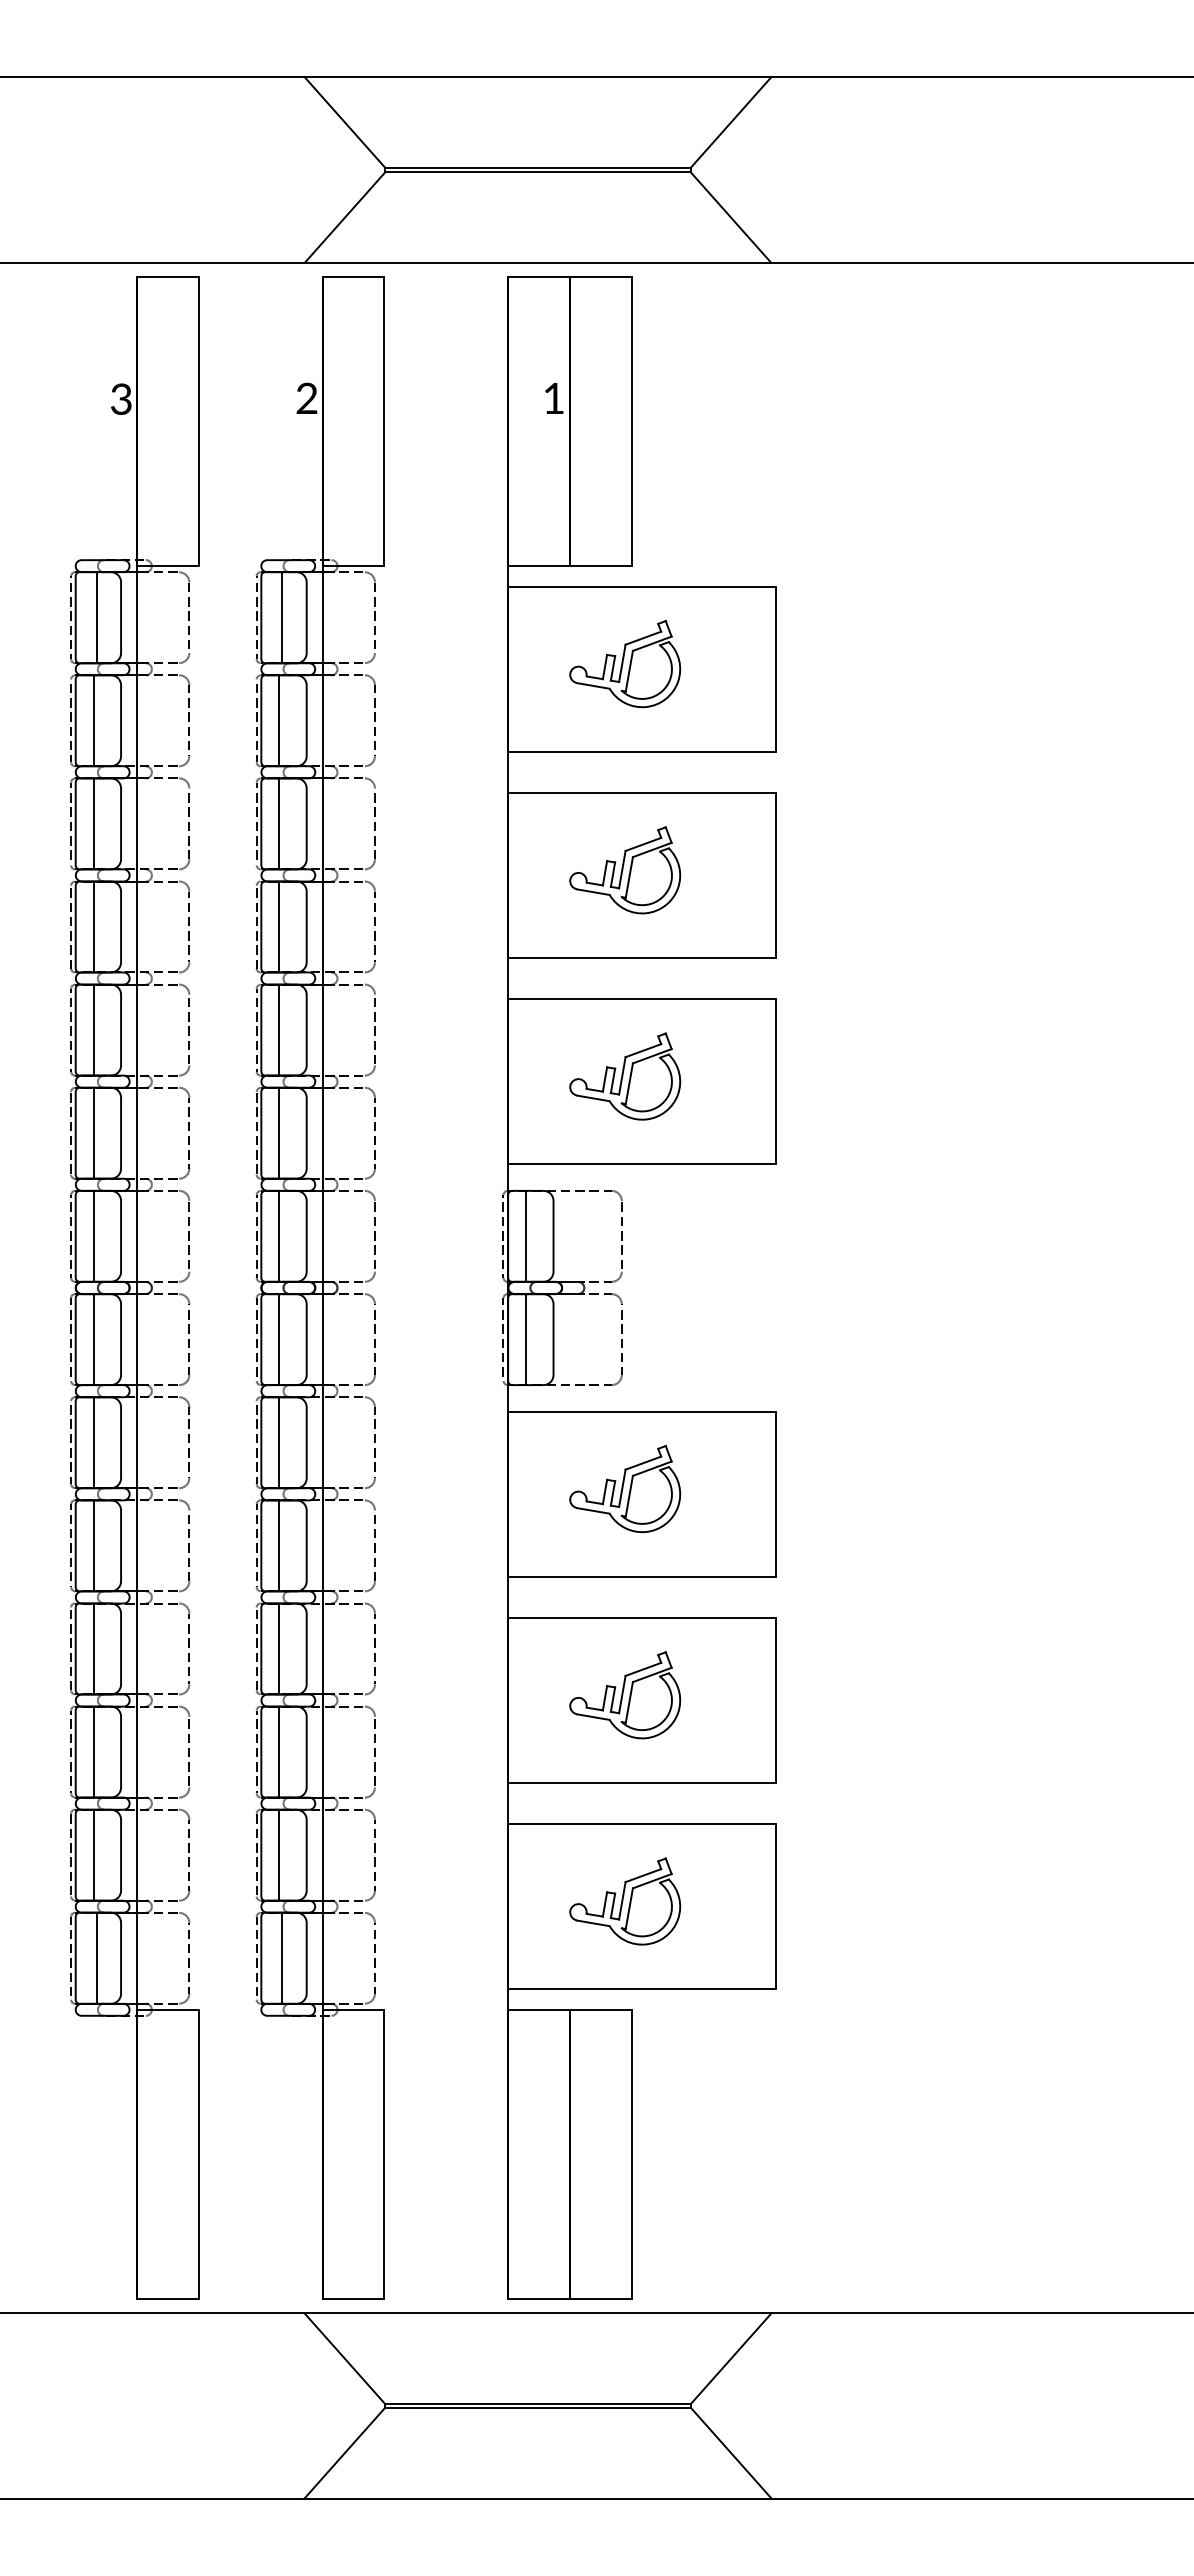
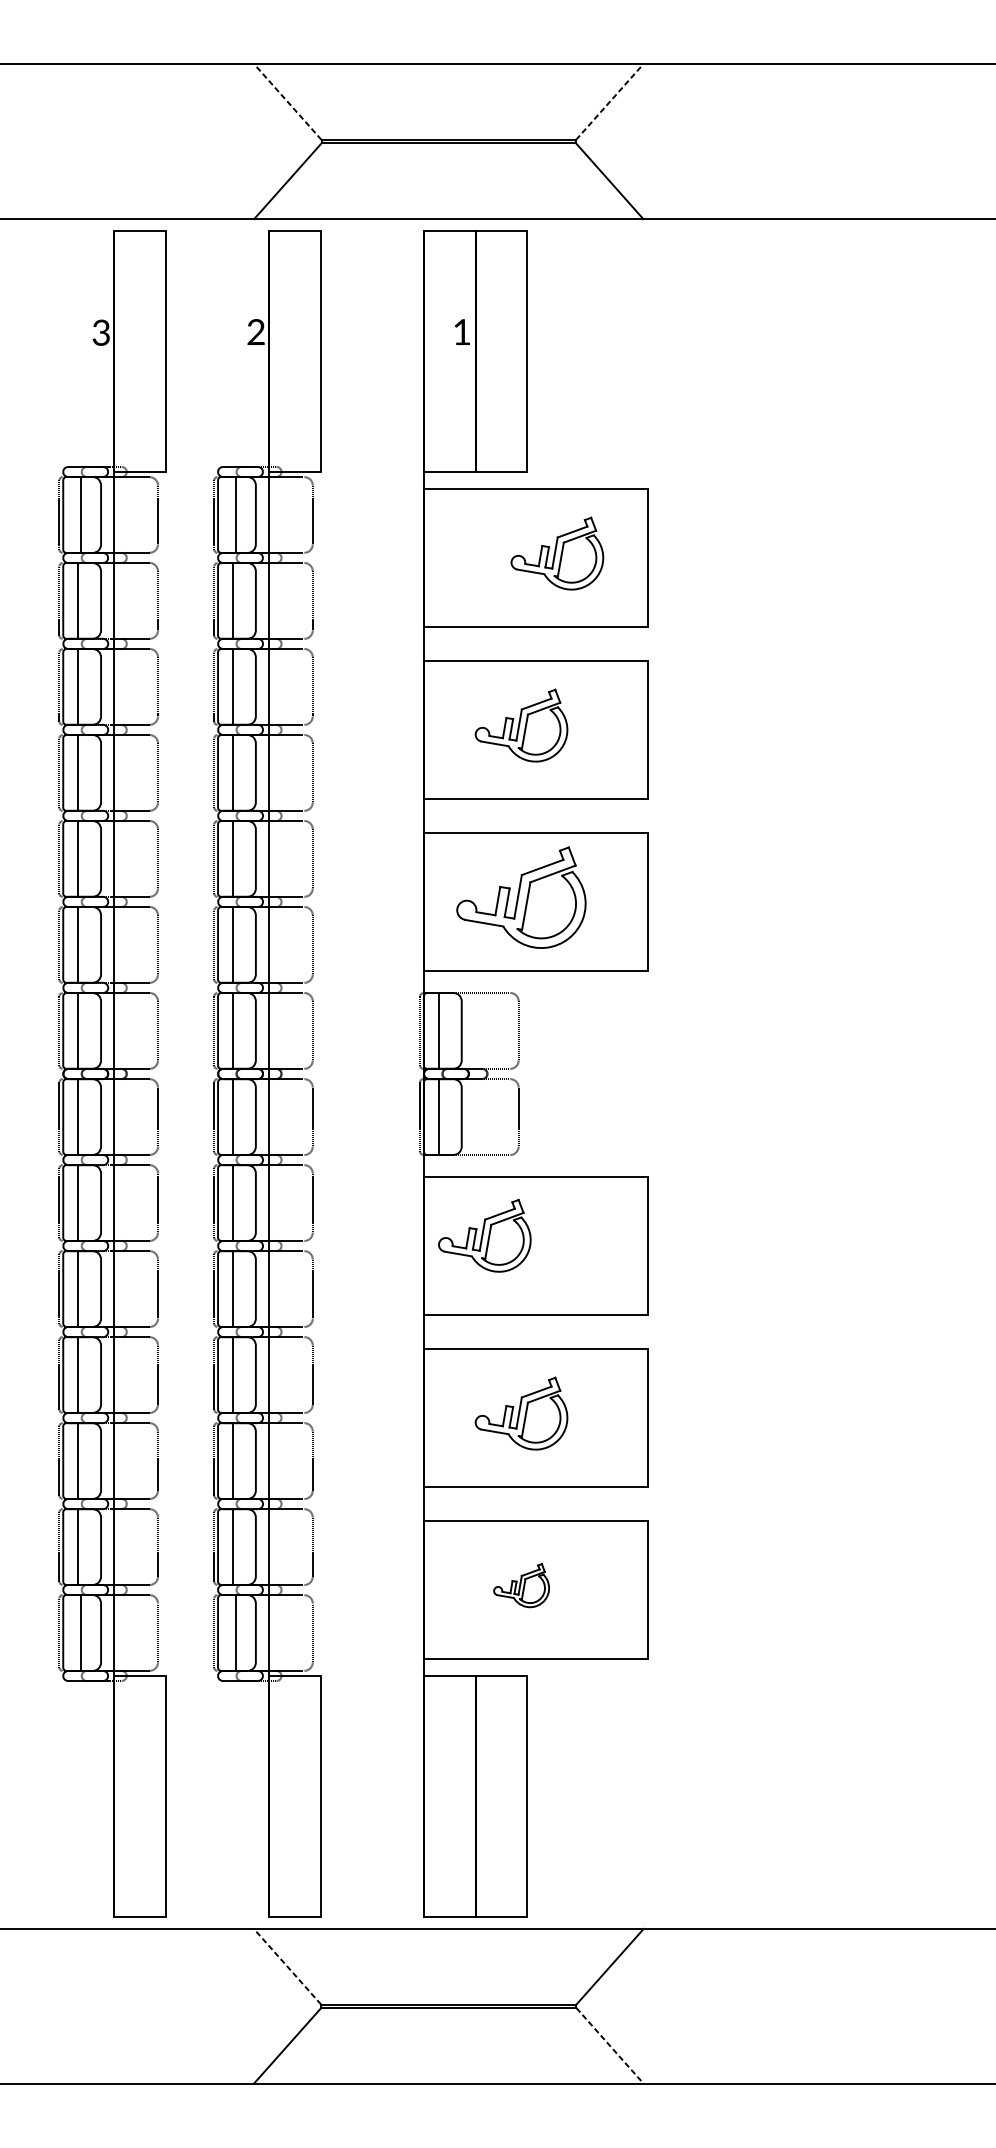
line: (345, 122) -> (288, 101), solid -> dashed
line: (730, 122) -> (609, 101), solid -> dashed
part: (625, 664) -> (557, 554), moved
part: (625, 1076) -> (521, 897), size x1.4
part: (625, 1489) -> (485, 1236), moved
part: (625, 1901) -> (521, 1585), size x0.6
line: (344, 2358) -> (287, 1966), solid -> dashed
line: (731, 2453) -> (610, 2046), solid -> dashed

